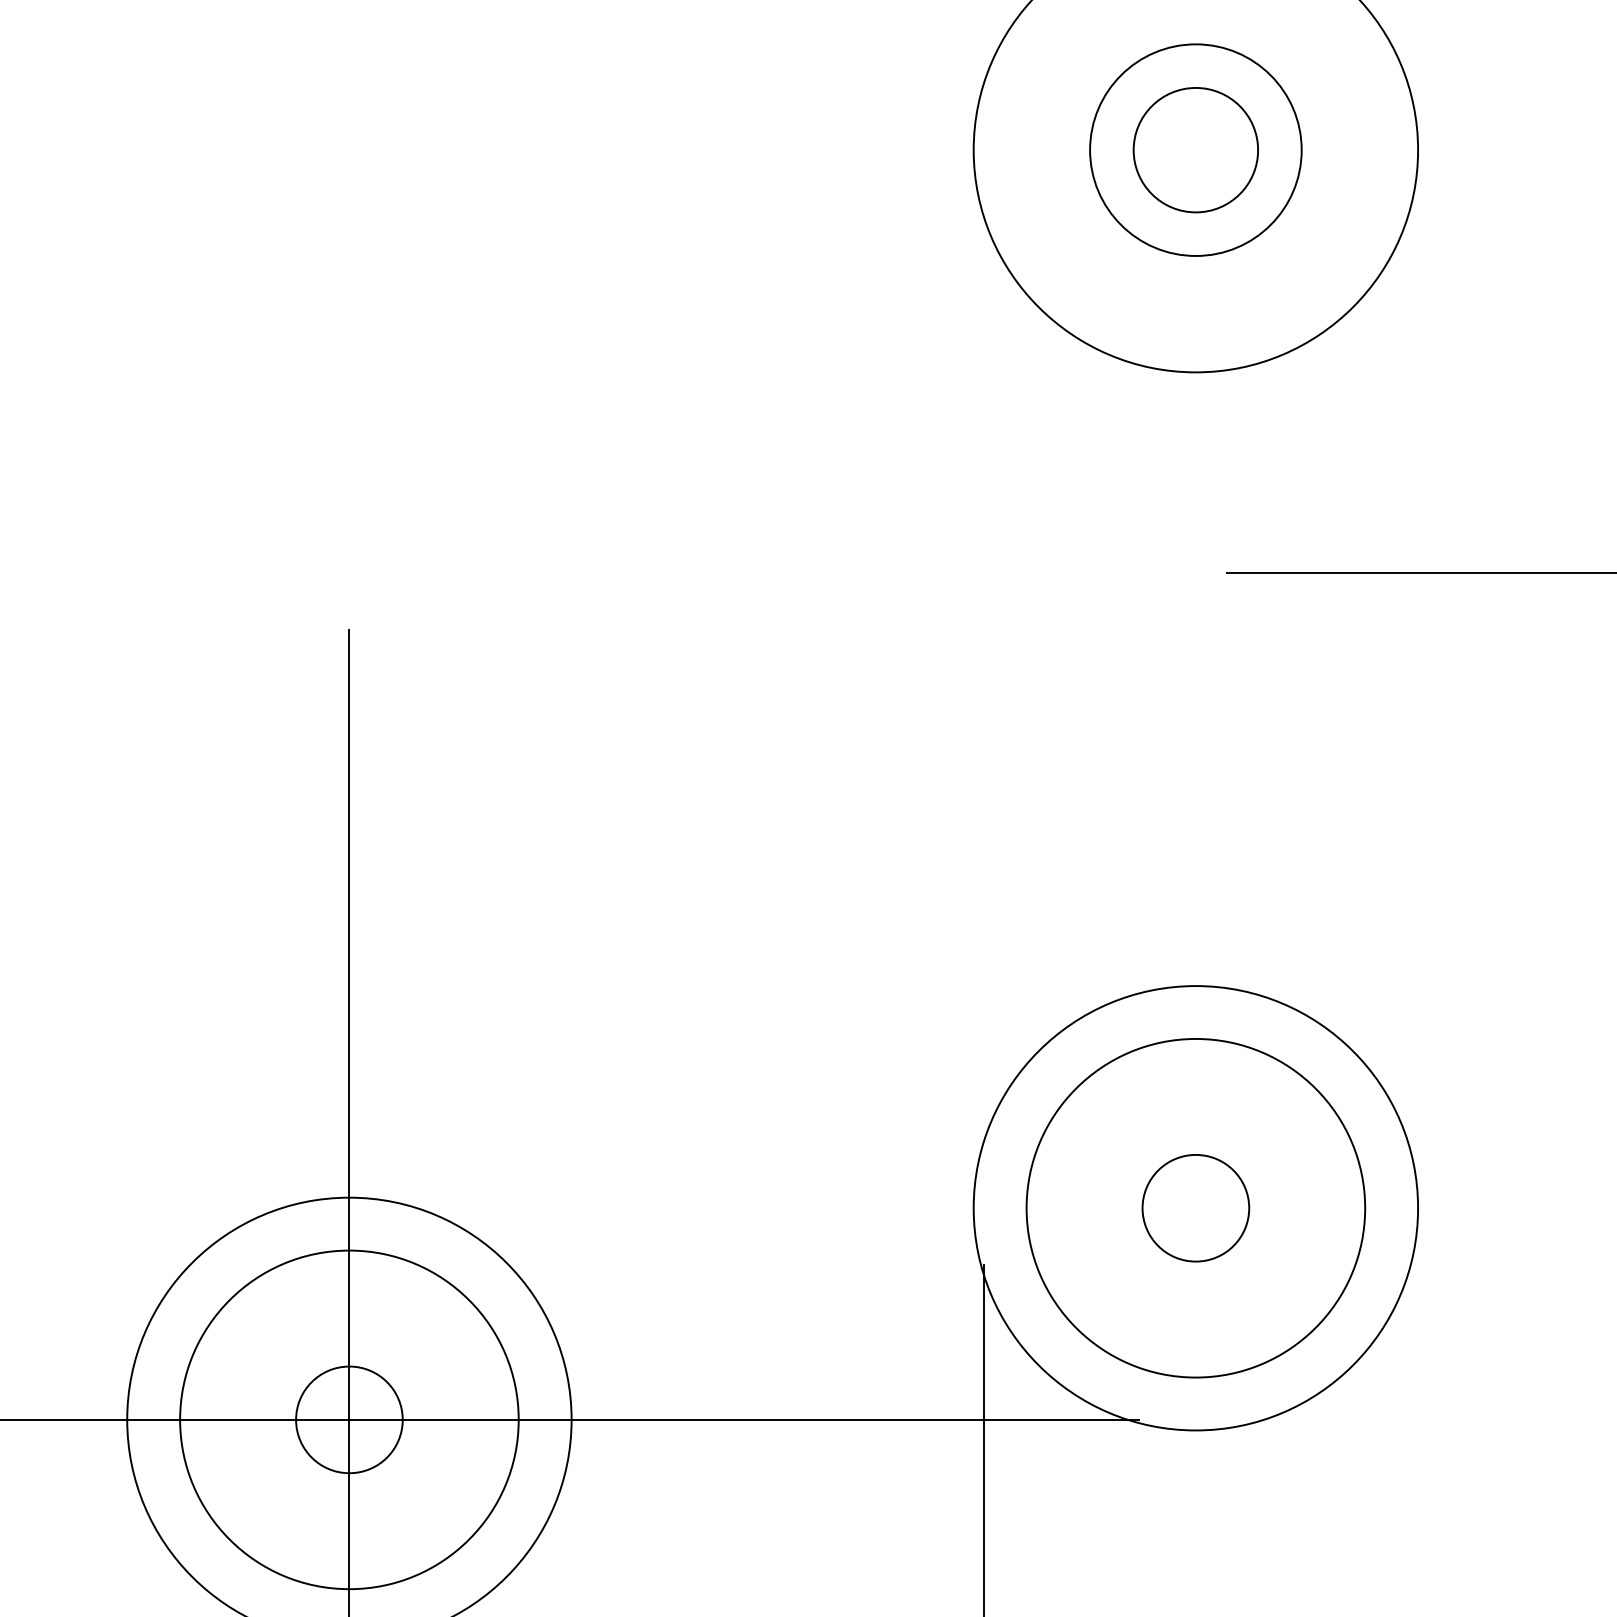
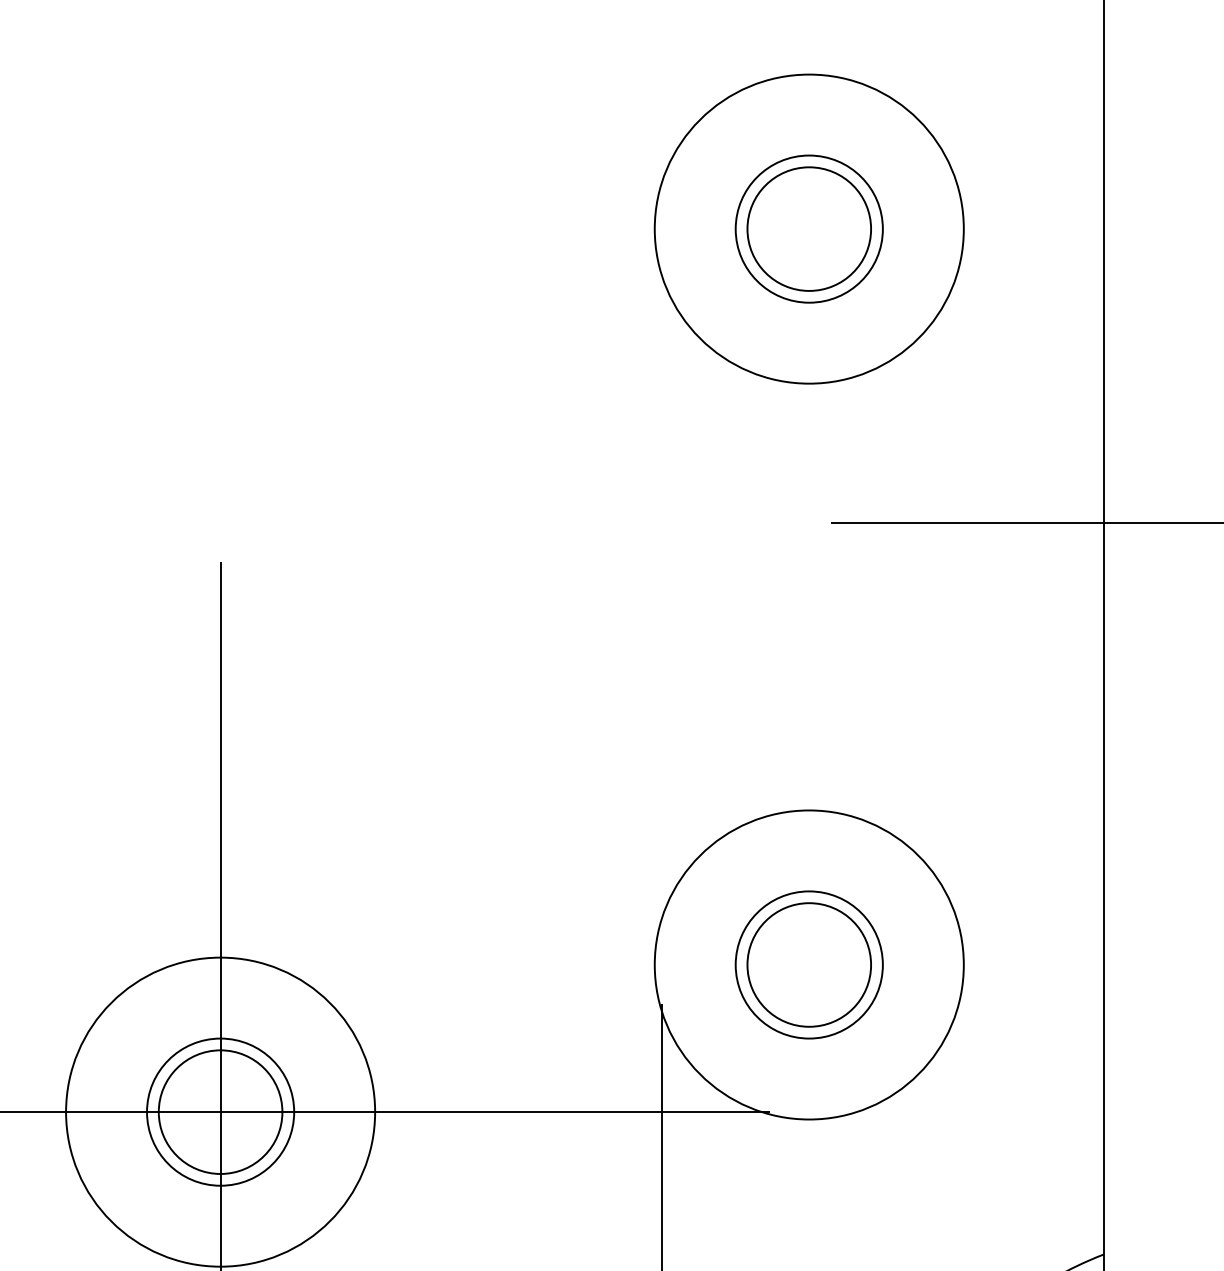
circle: (1196, 149) -> (809, 228), size x1.43
circle: (1194, 1207) -> (808, 964), size x0.62
circle: (1196, 1207) -> (809, 964), size x1.67
circle: (349, 1418) -> (220, 1111), size x0.62
circle: (349, 1418) -> (220, 1111), size x1.67

